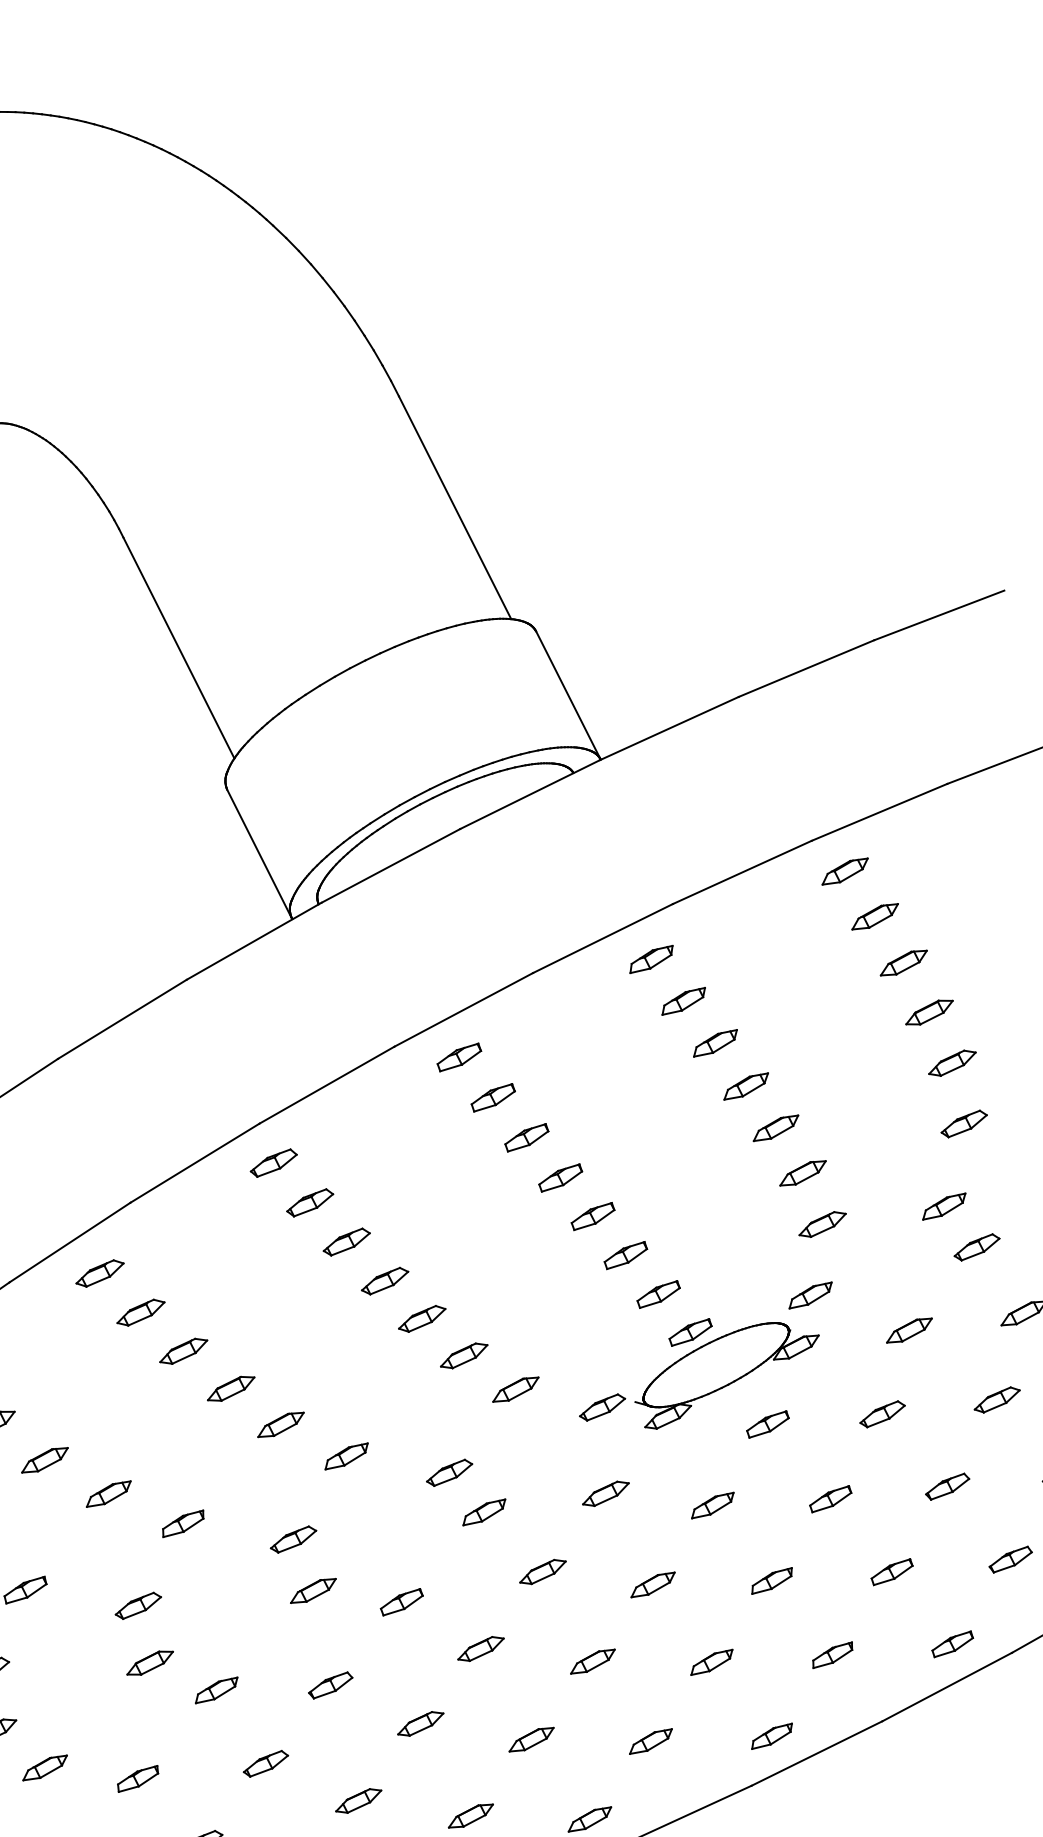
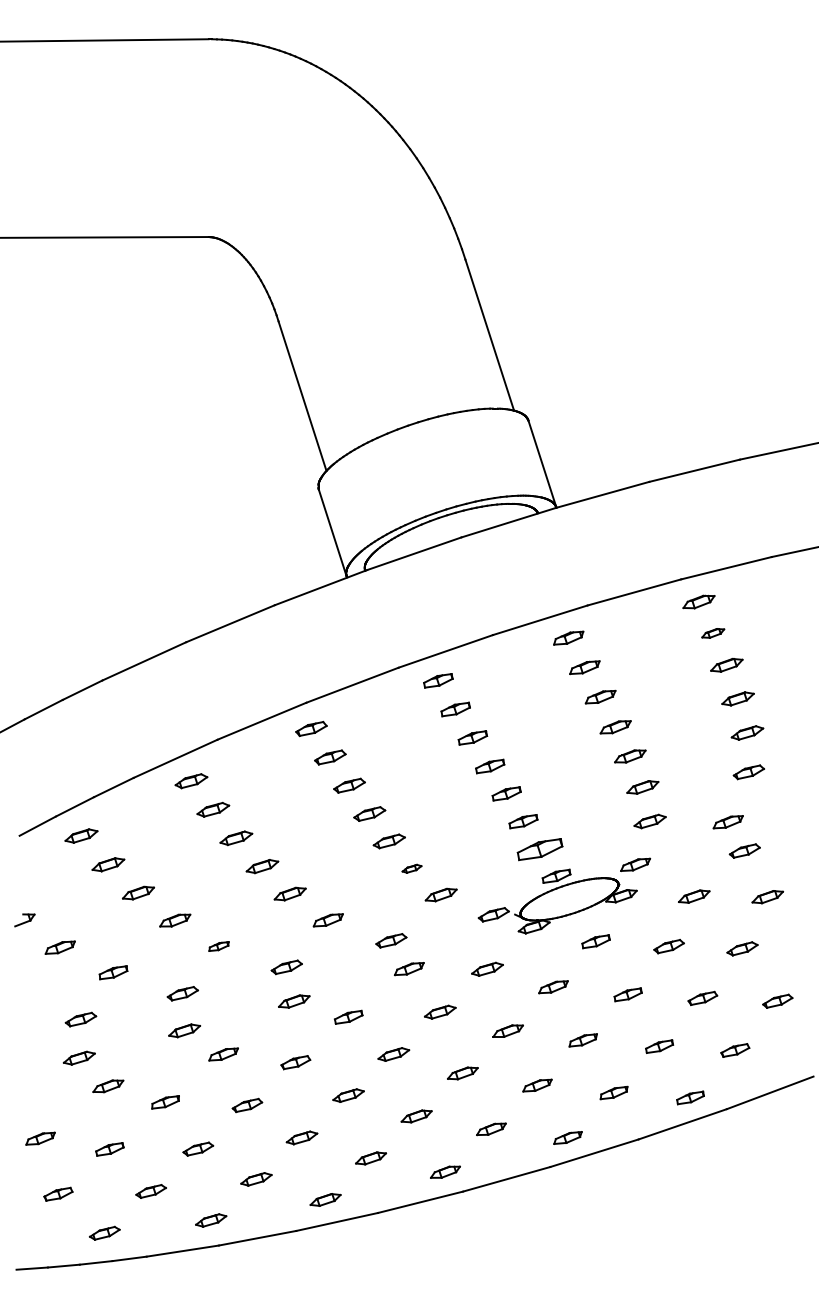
part: (873, 917) -> (712, 633), size x0.7
part: (658, 1293) -> (540, 848), size x1.6
part: (463, 1355) -> (411, 868), size x0.6
part: (182, 1523) -> (218, 946), size x0.7

